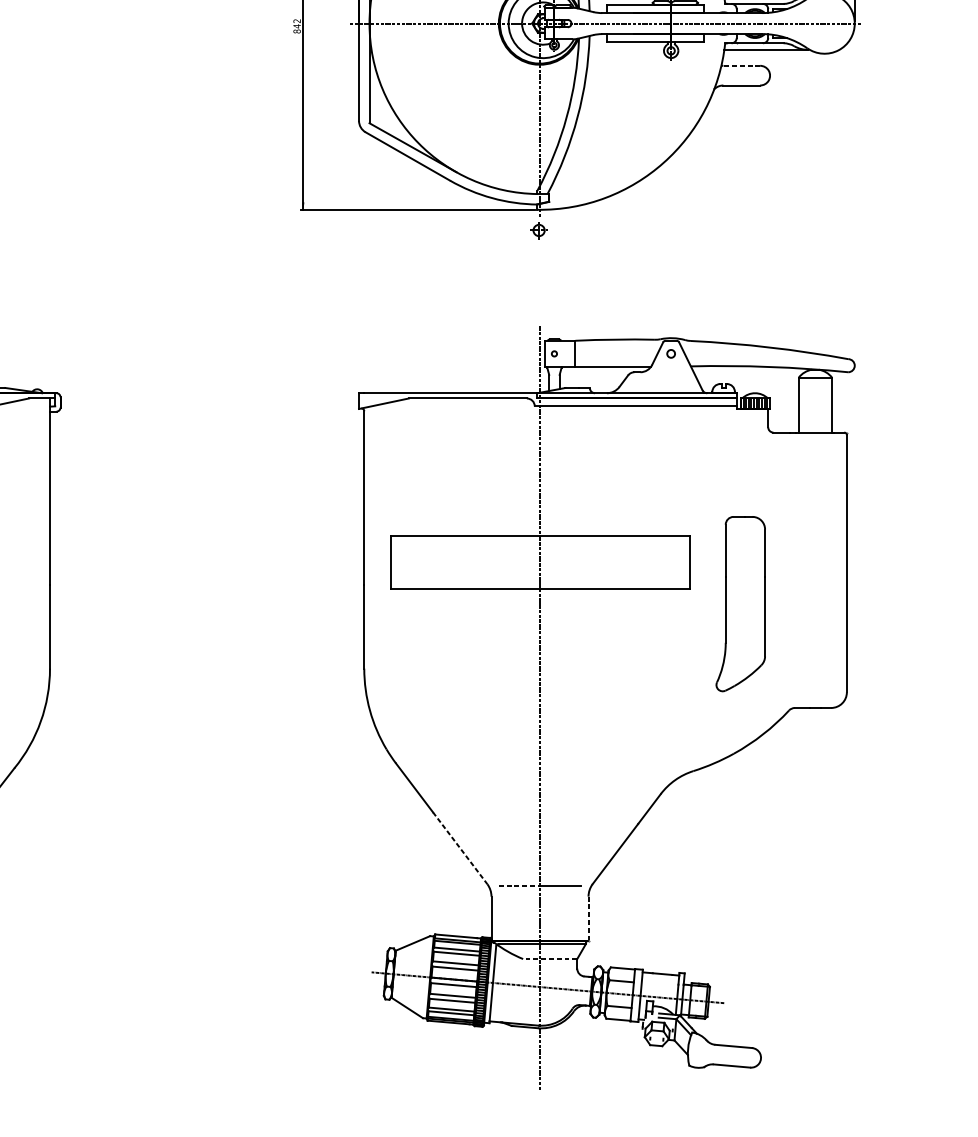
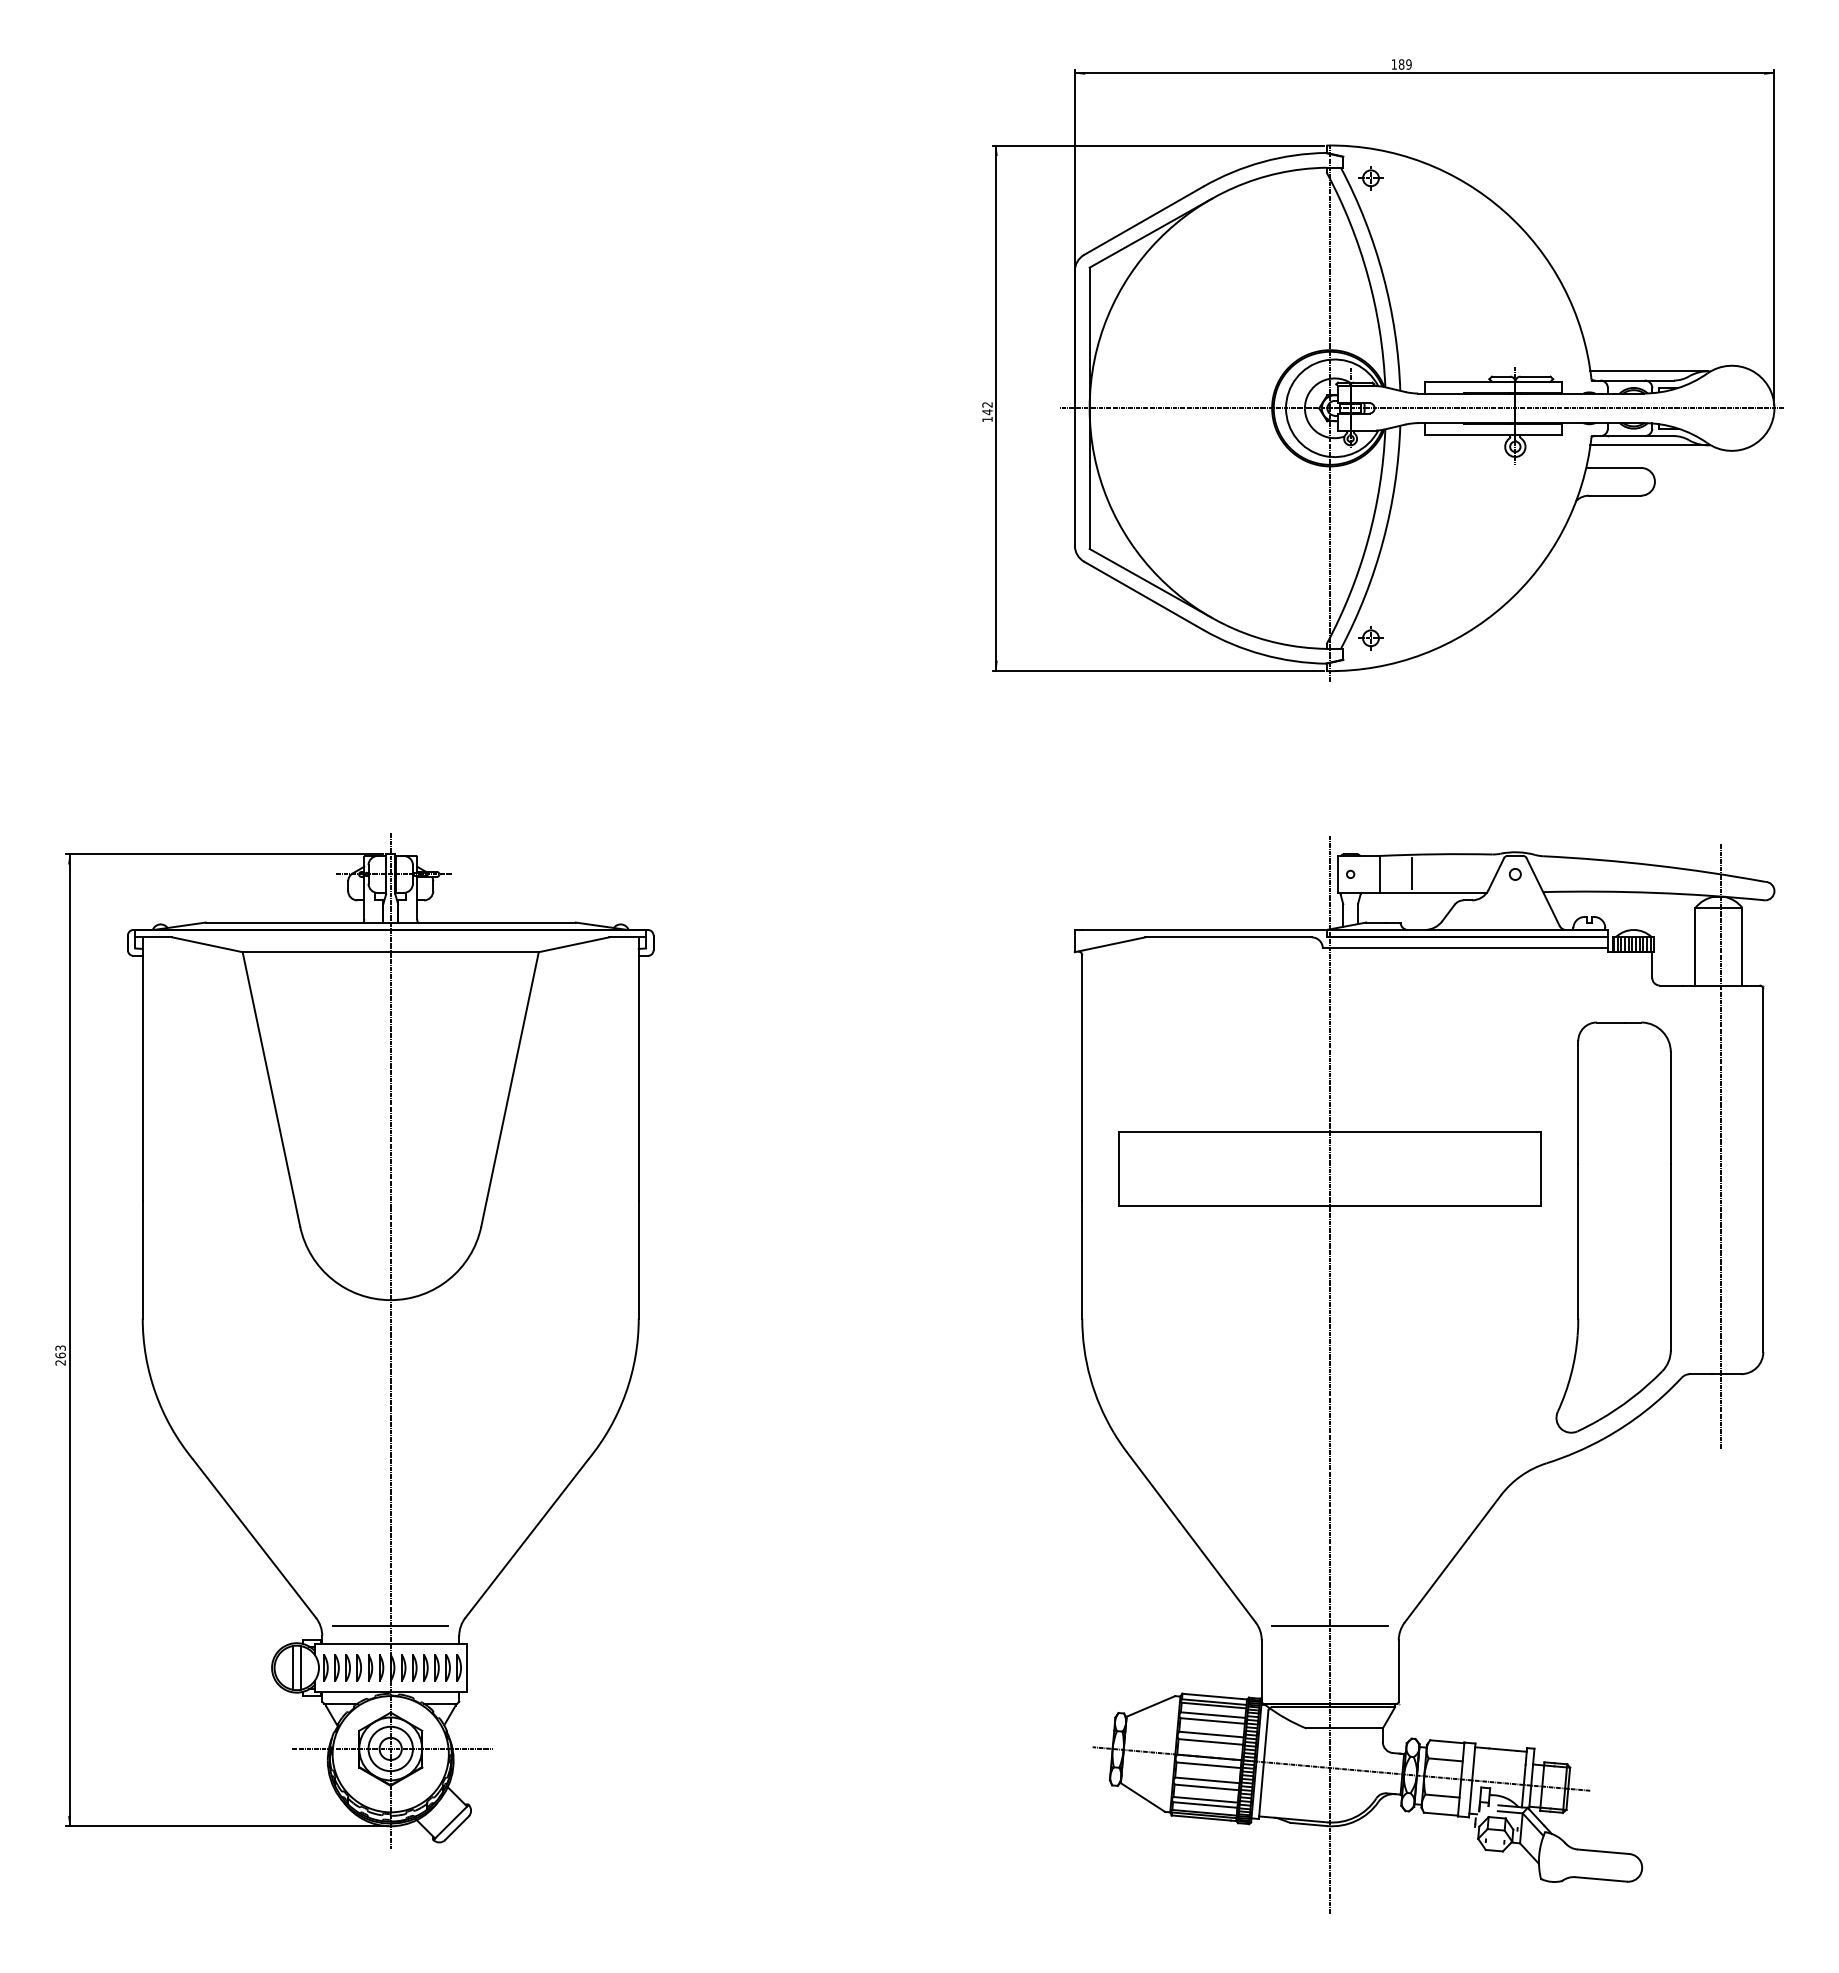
text: (297, 31) -> (987, 419), 842 -> 142
line: (741, 65) -> (1614, 467), dashed -> solid
part: (538, 230) -> (1370, 638), moved
line: (597, 353) -> (1411, 873), added
line: (816, 547) -> (1720, 1147), added
part: (740, 604) -> (1613, 1227), size x1.67
line: (460, 848) -> (1217, 1572), dashed -> solid
line: (519, 886) -> (1301, 1625), dashed -> solid
line: (588, 918) -> (1398, 1671), dashed -> solid
line: (550, 959) -> (1344, 1728), dashed -> solid

